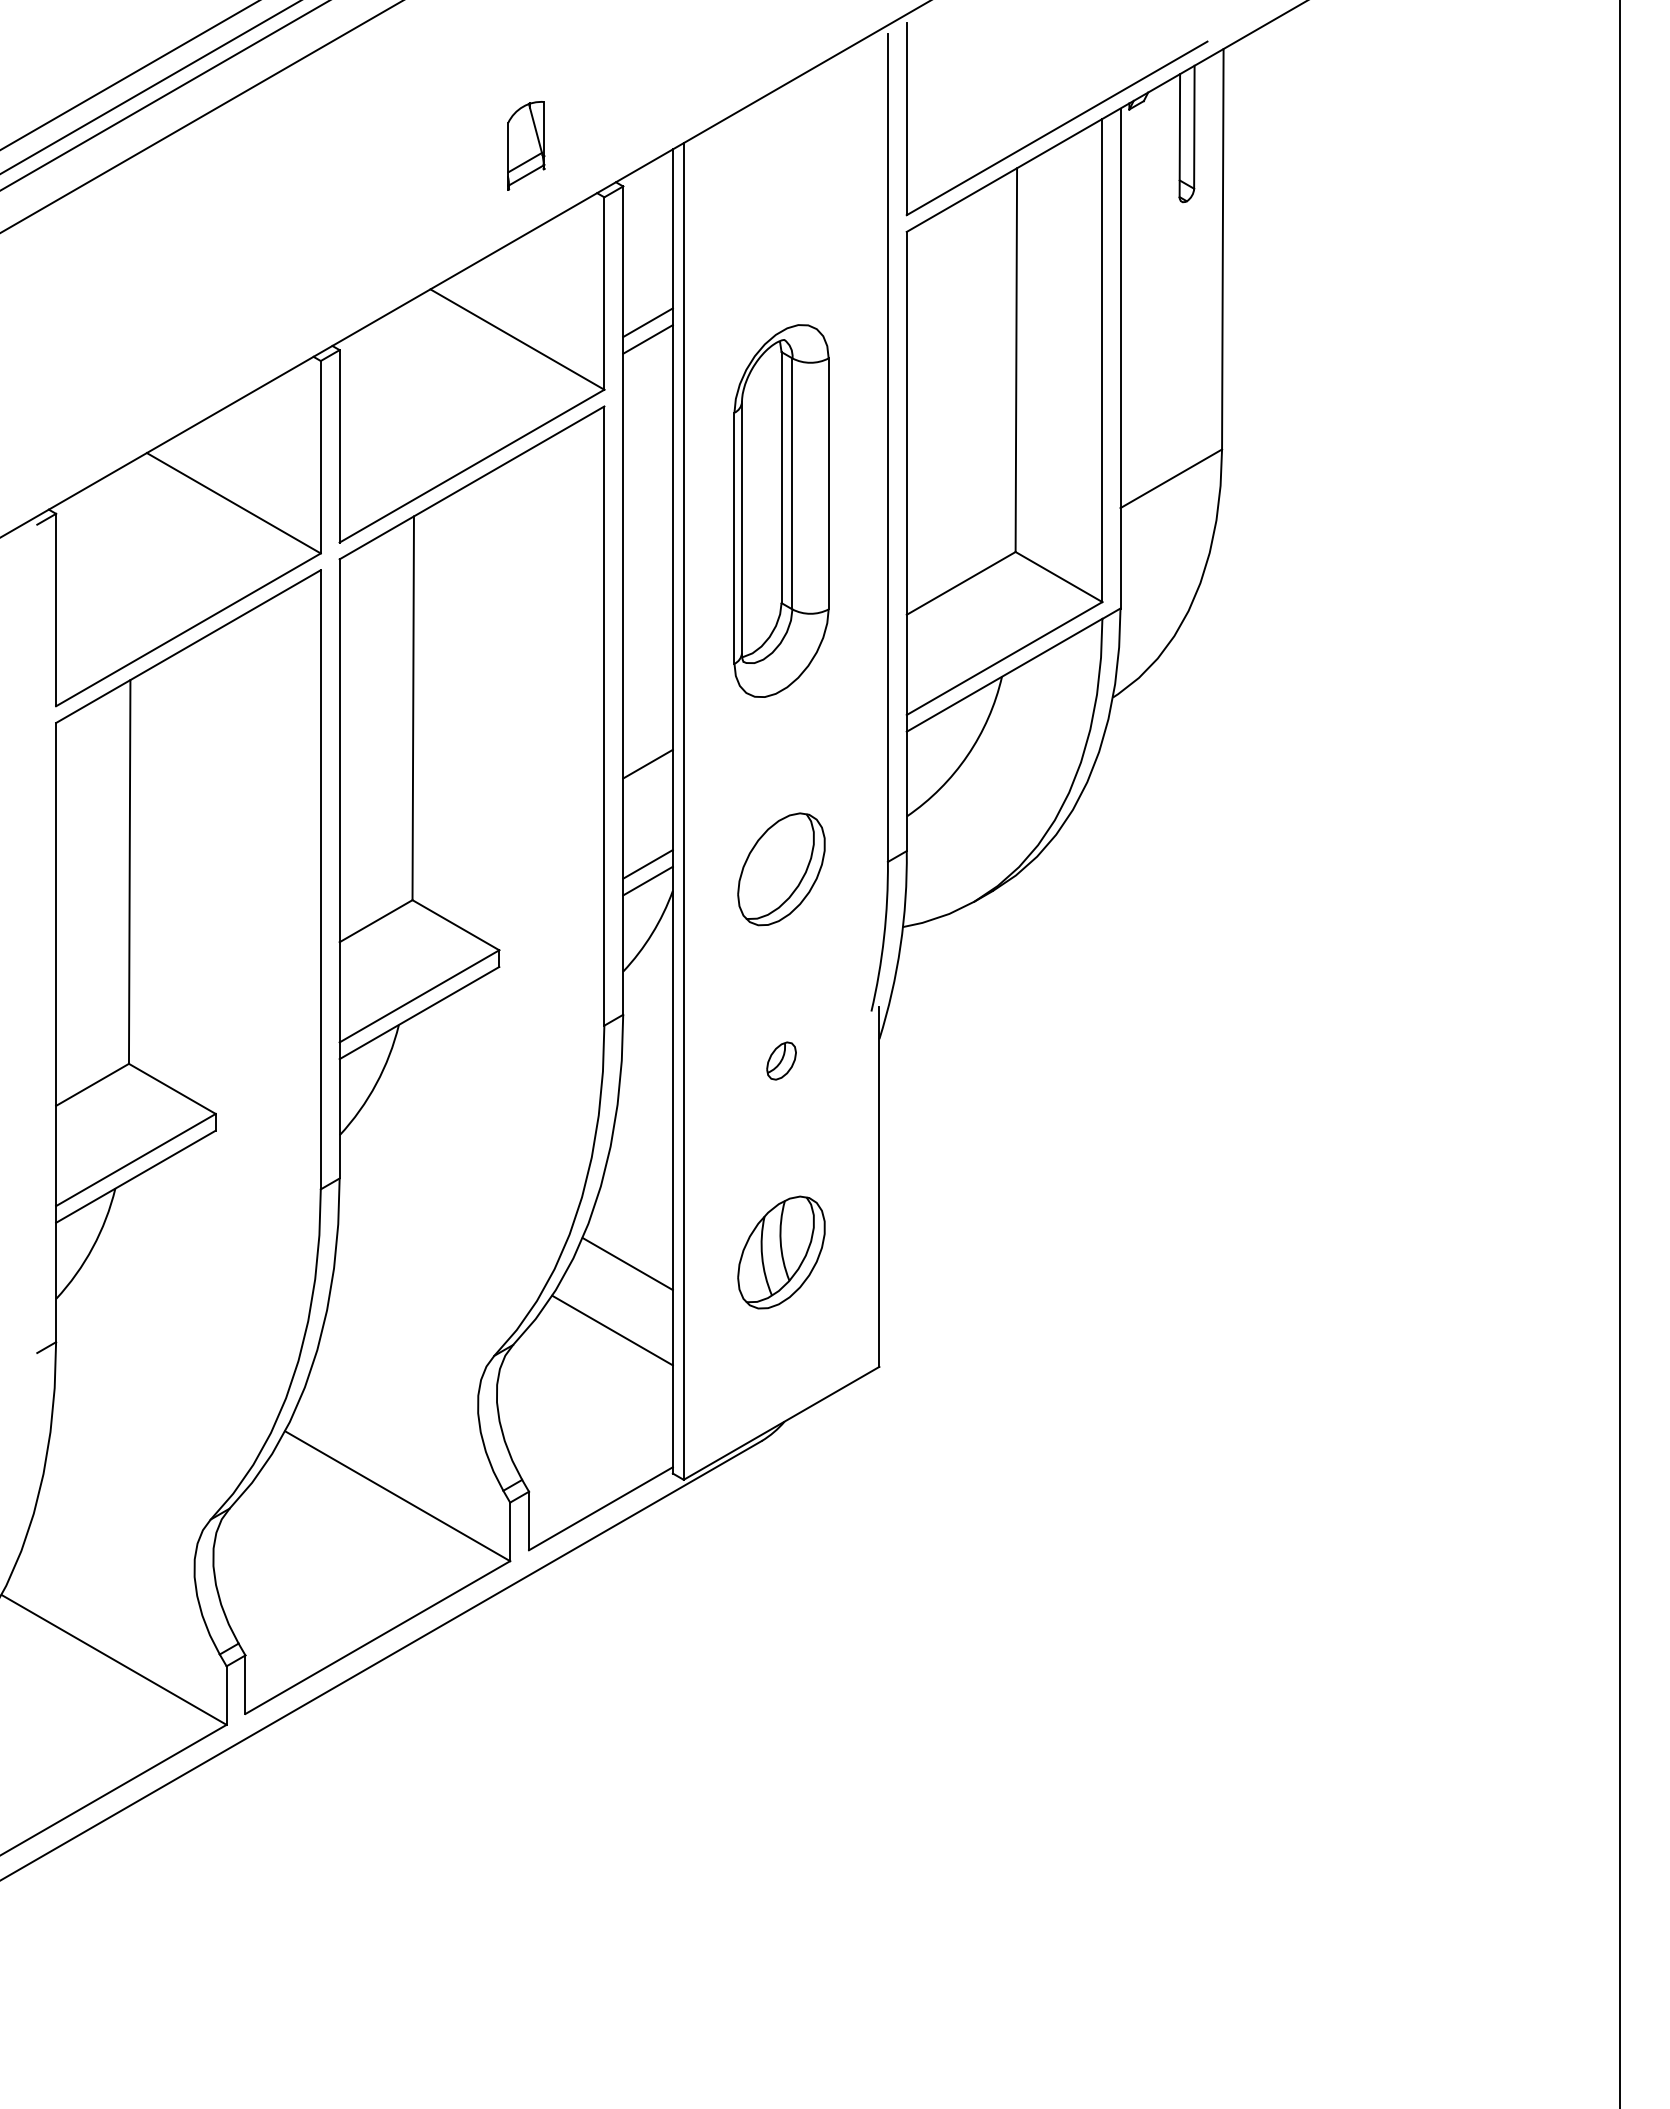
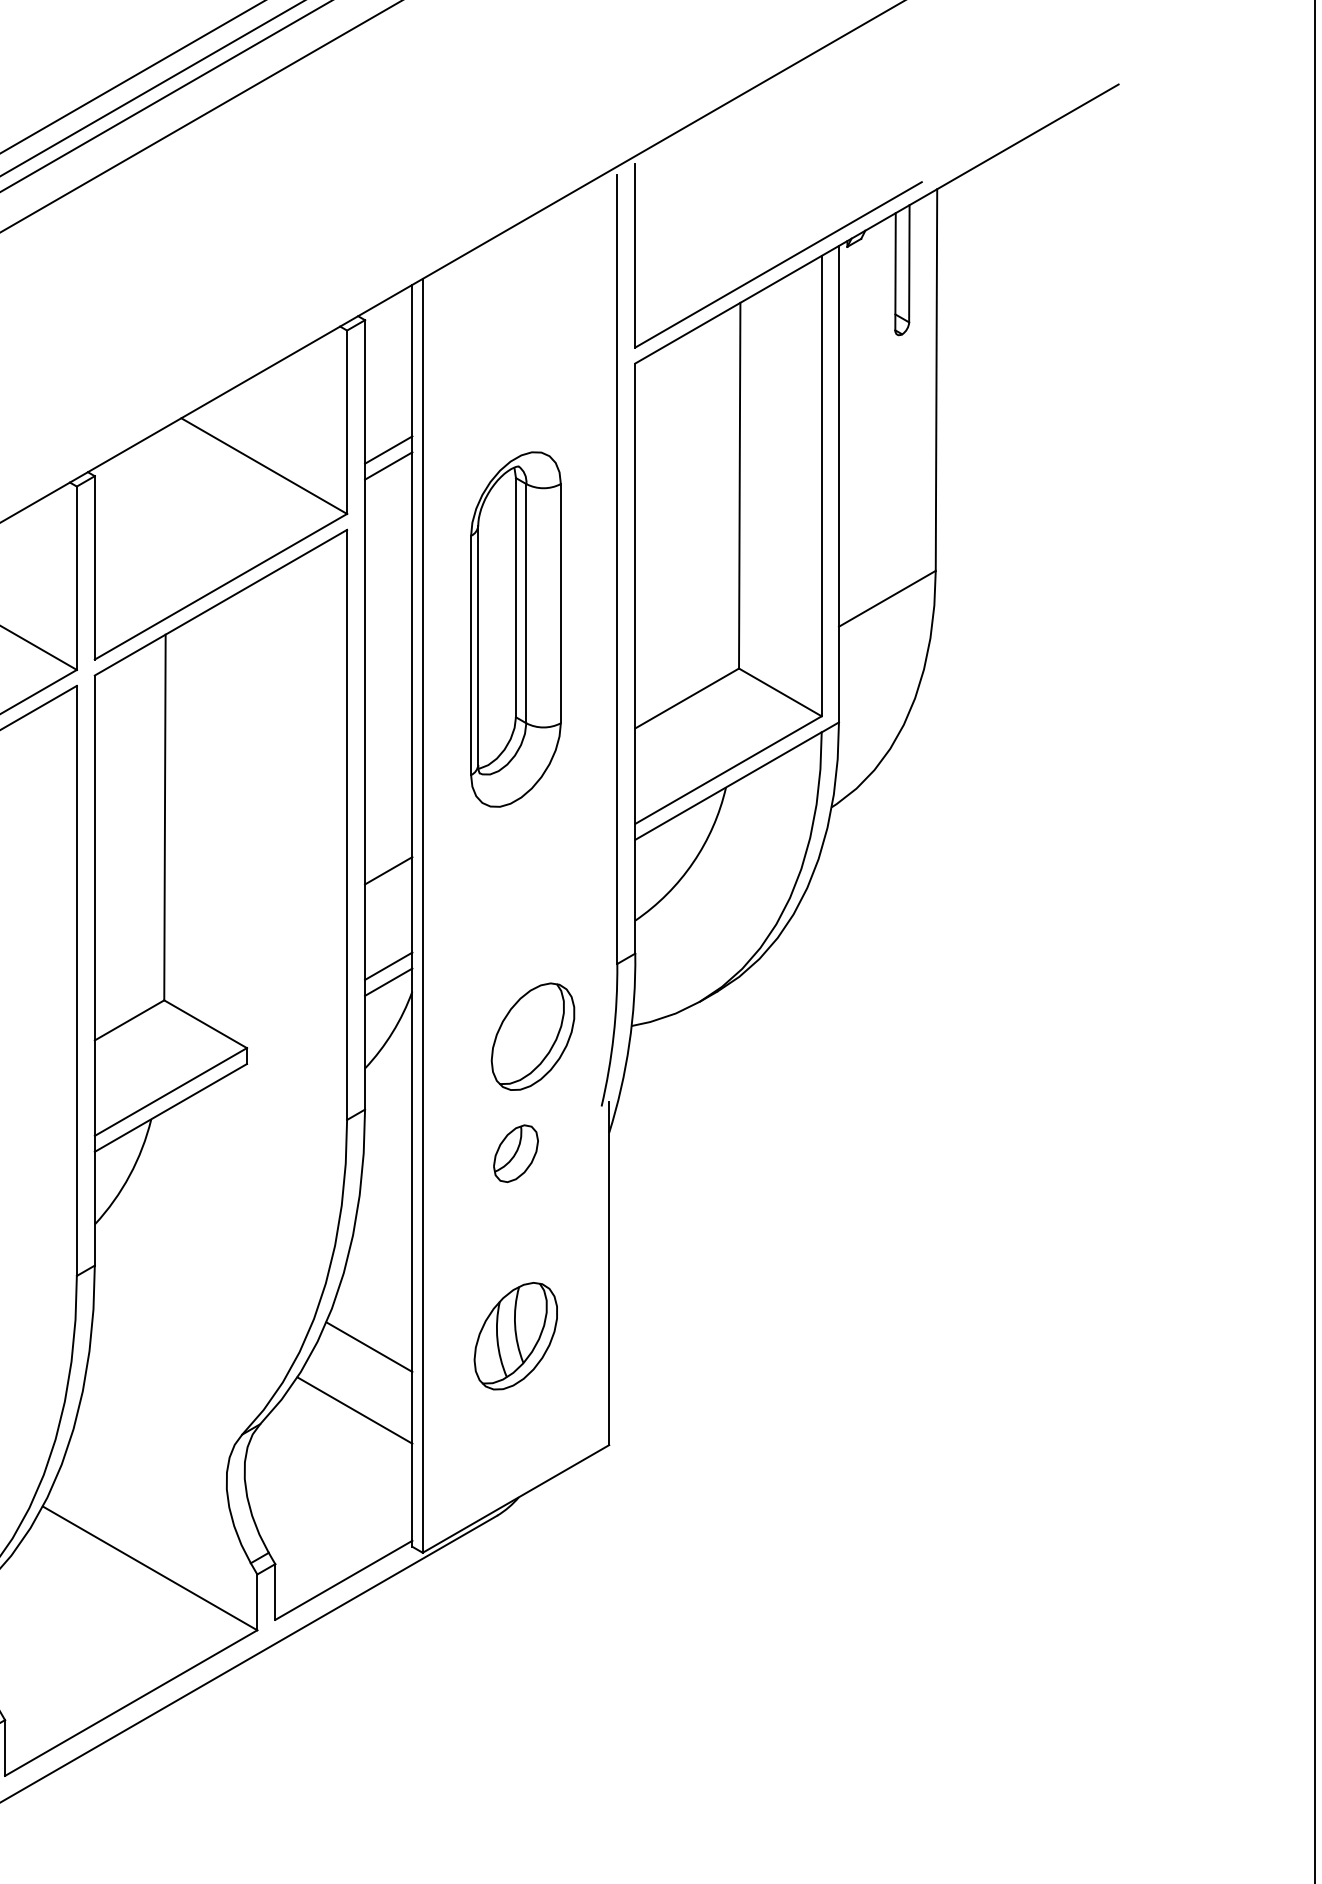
part: (526, 145) -> (272, 281), removed
part: (781, 869) -> (533, 1036), moved
part: (781, 1060) -> (515, 1153), size x1.6

